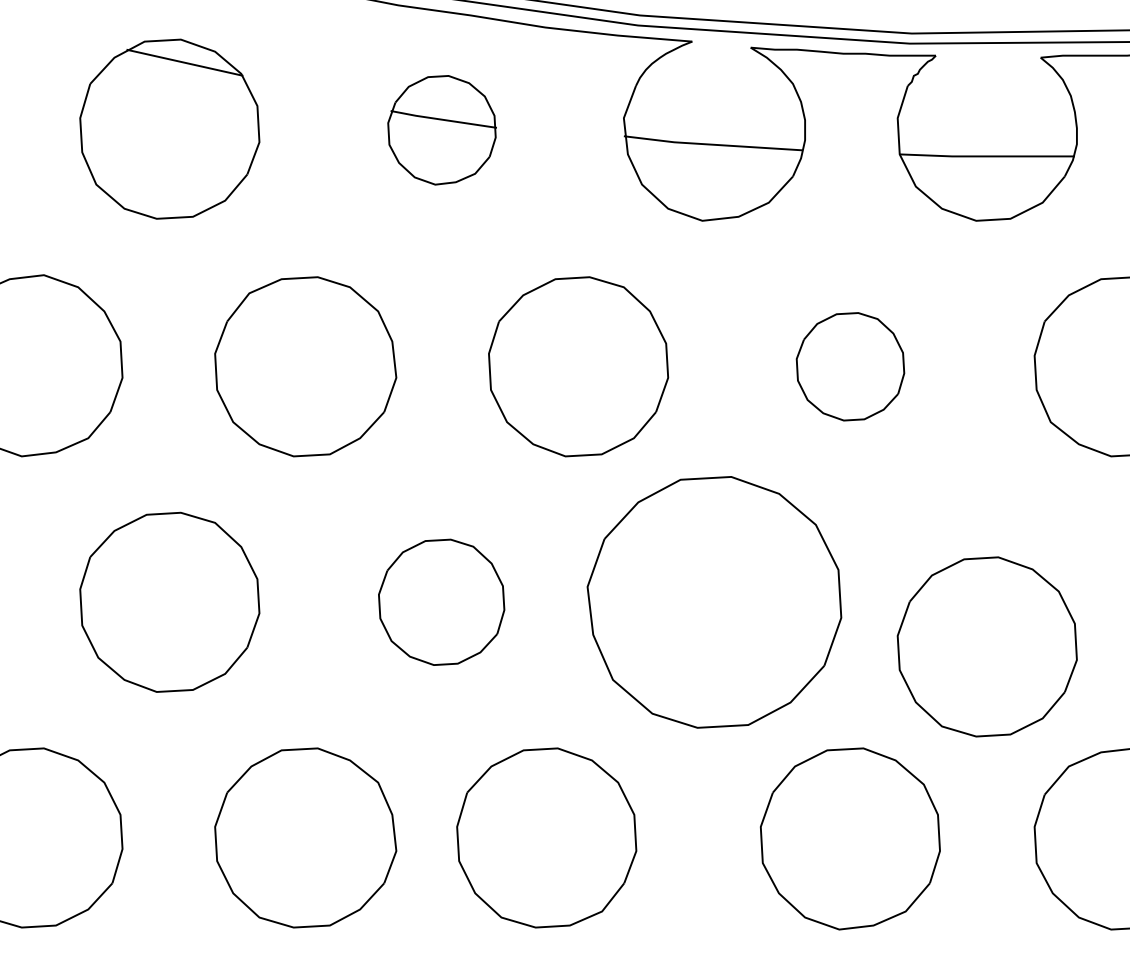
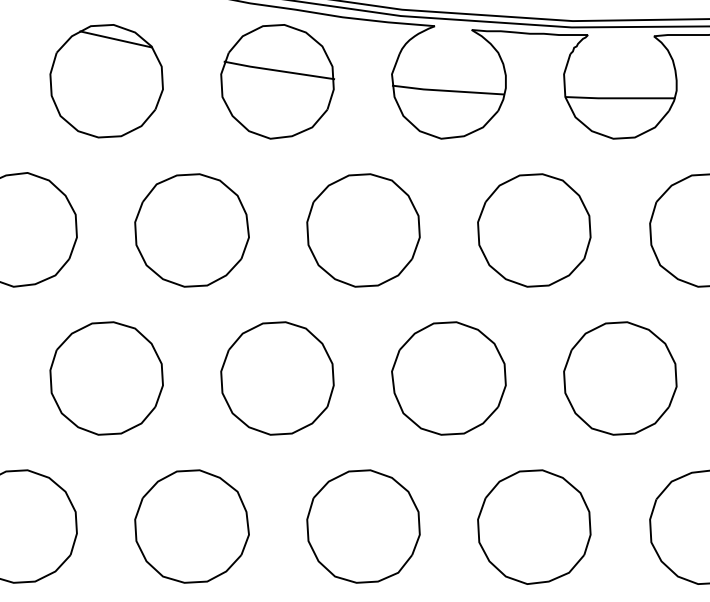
part: (441, 129) -> (277, 81), size x1.67
part: (850, 366) -> (534, 230), size x1.67
part: (441, 602) -> (277, 378), size x1.43
part: (713, 602) -> (448, 378), size x0.71
part: (987, 646) -> (620, 378), moved
part: (546, 837) -> (363, 526), moved

